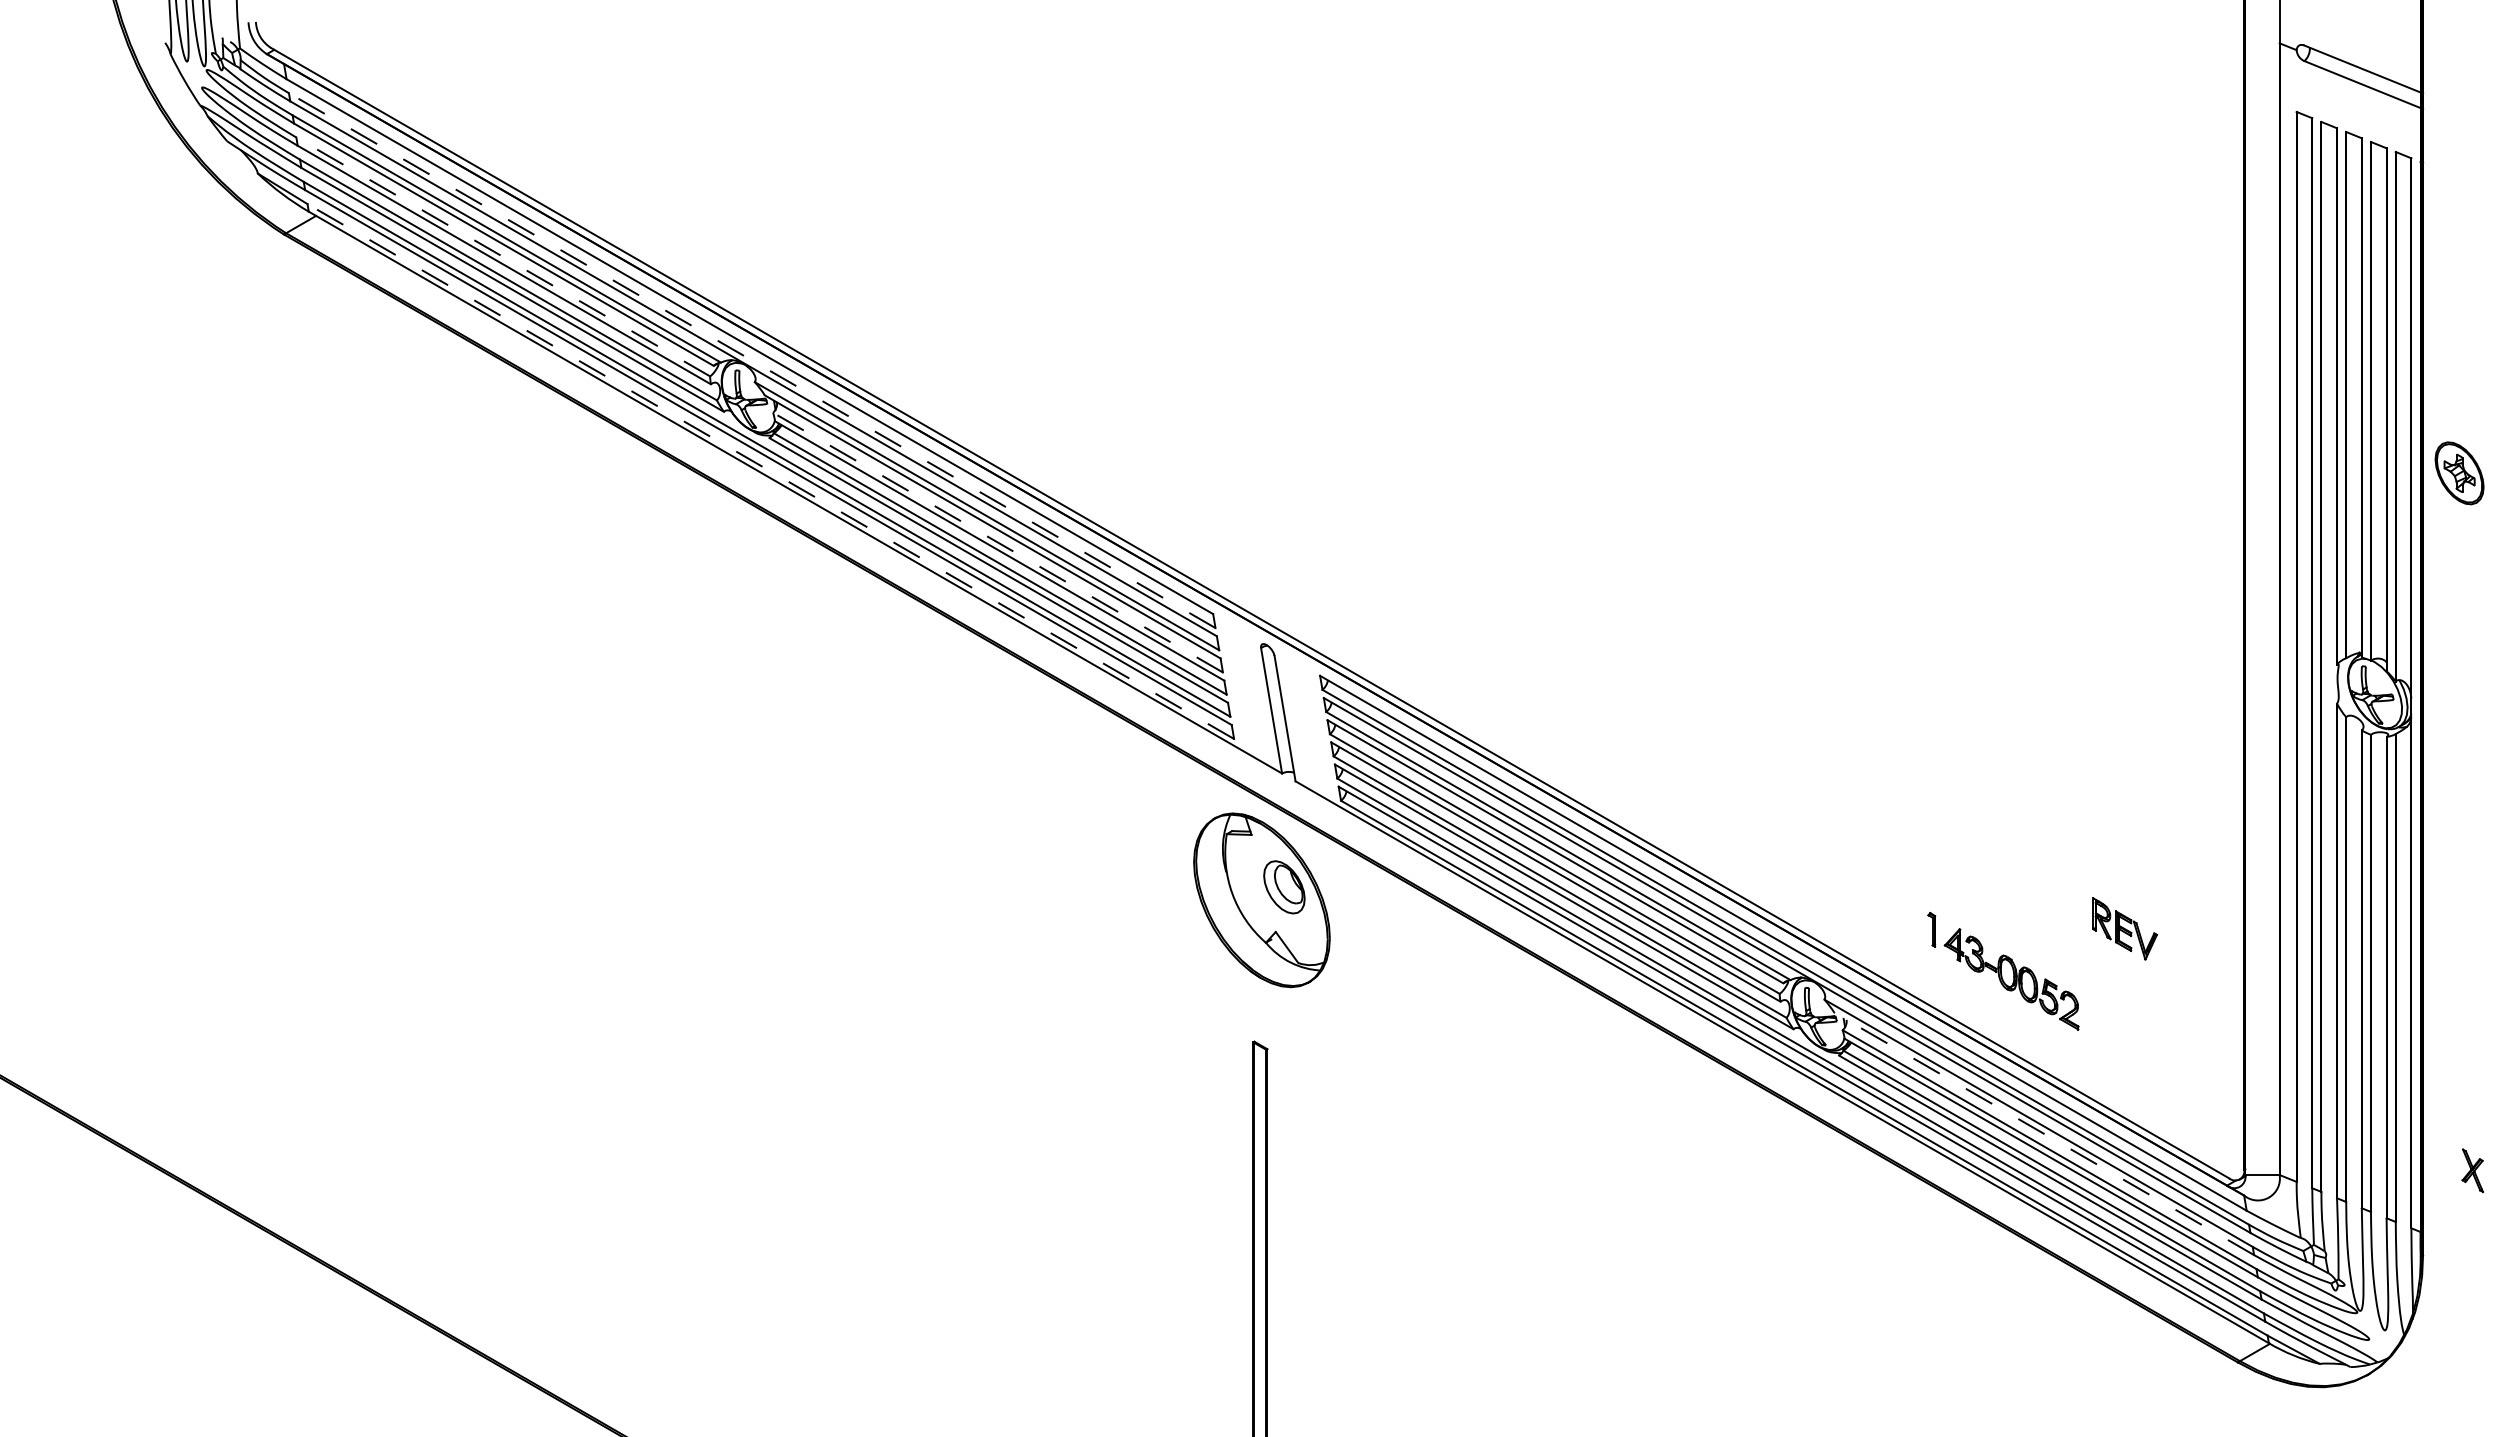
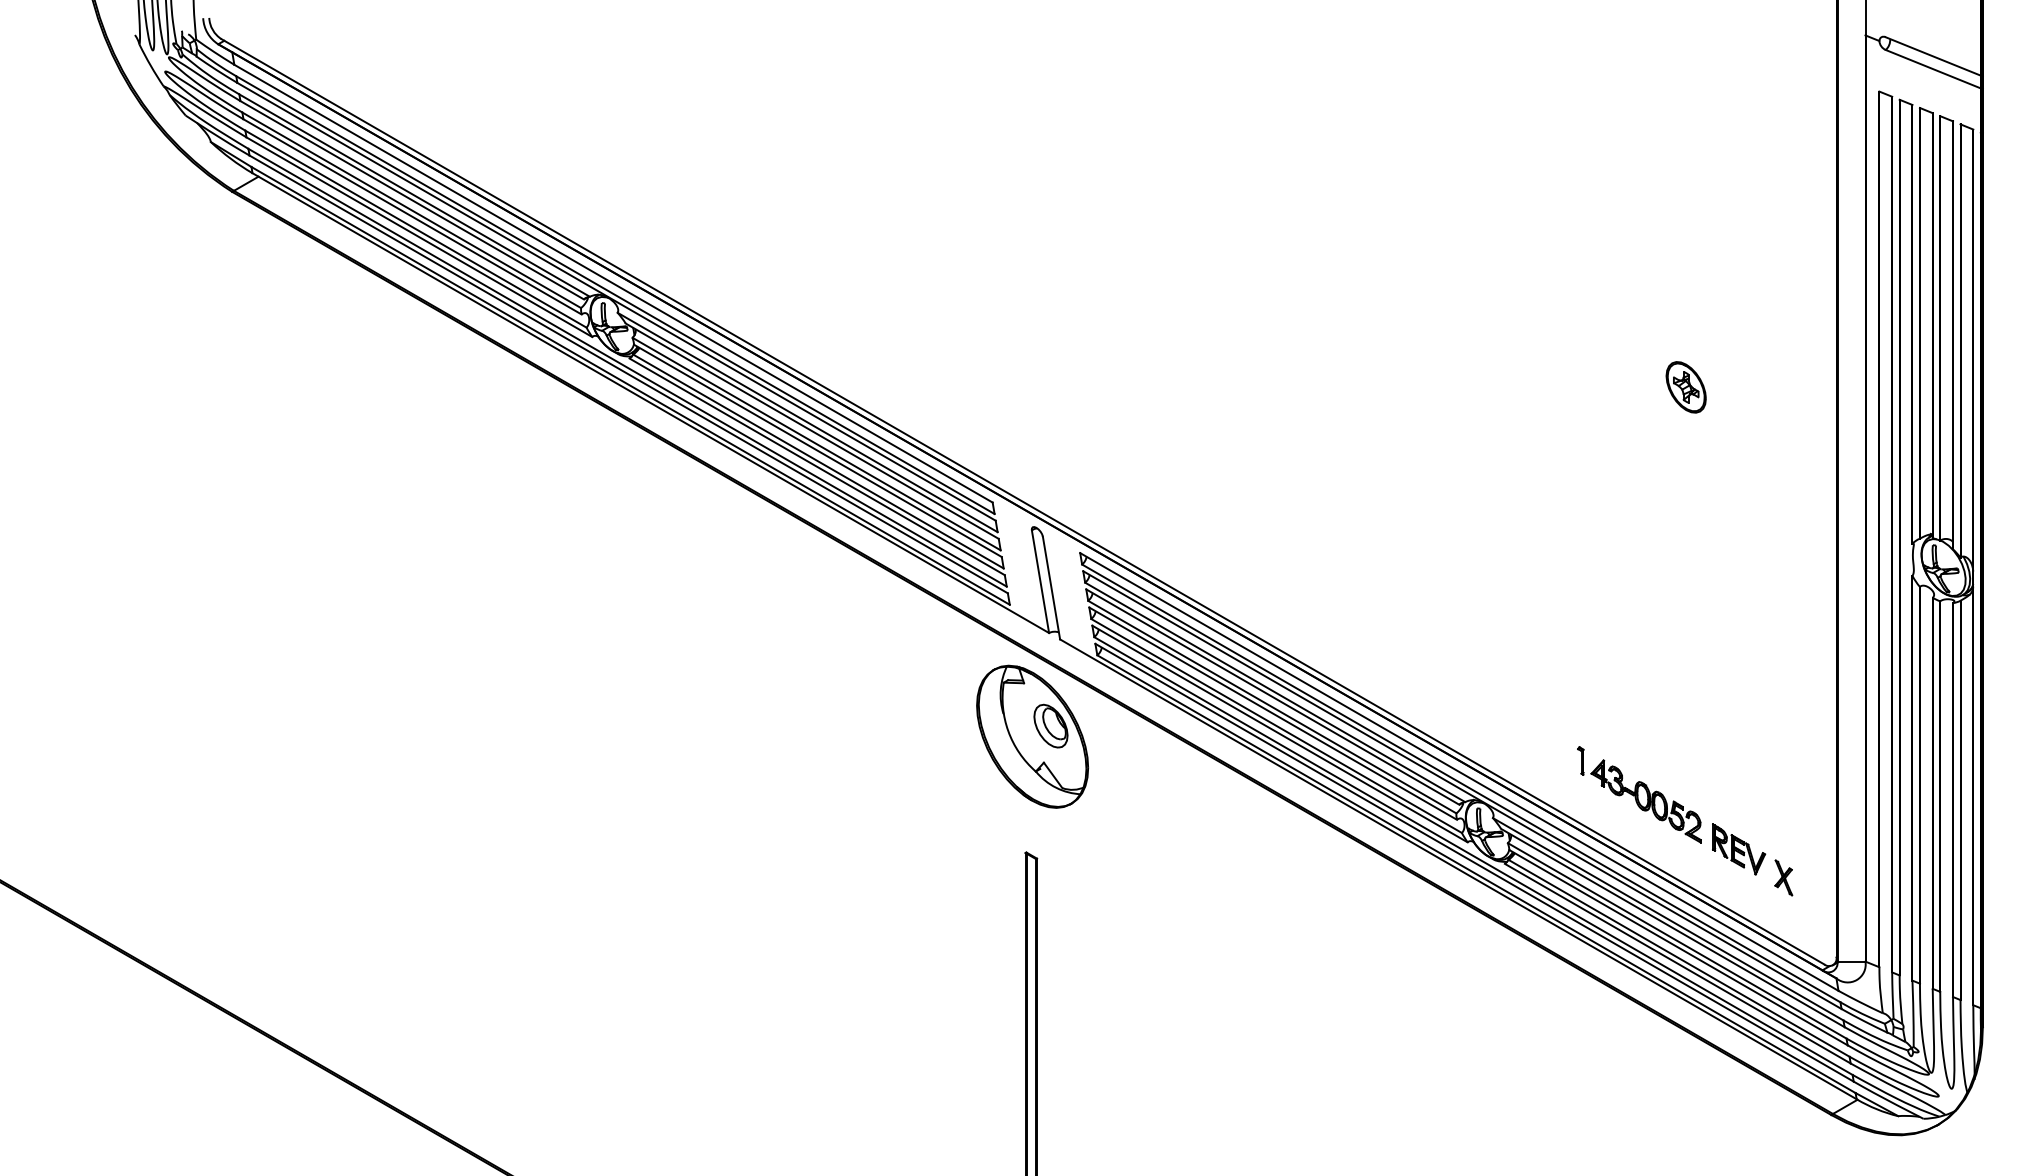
line: (503, 256) -> (411, 209), dashed -> solid
line: (752, 360) -> (615, 295), dashed -> solid
line: (770, 471) -> (630, 385), dashed -> solid
part: (2459, 473) -> (1686, 387), moved
line: (998, 542) -> (816, 443), dashed -> solid
part: (2124, 928) -> (1738, 849), moved
line: (2043, 1133) -> (1672, 927), dashed -> solid
part: (2472, 1170) -> (1783, 877), moved

